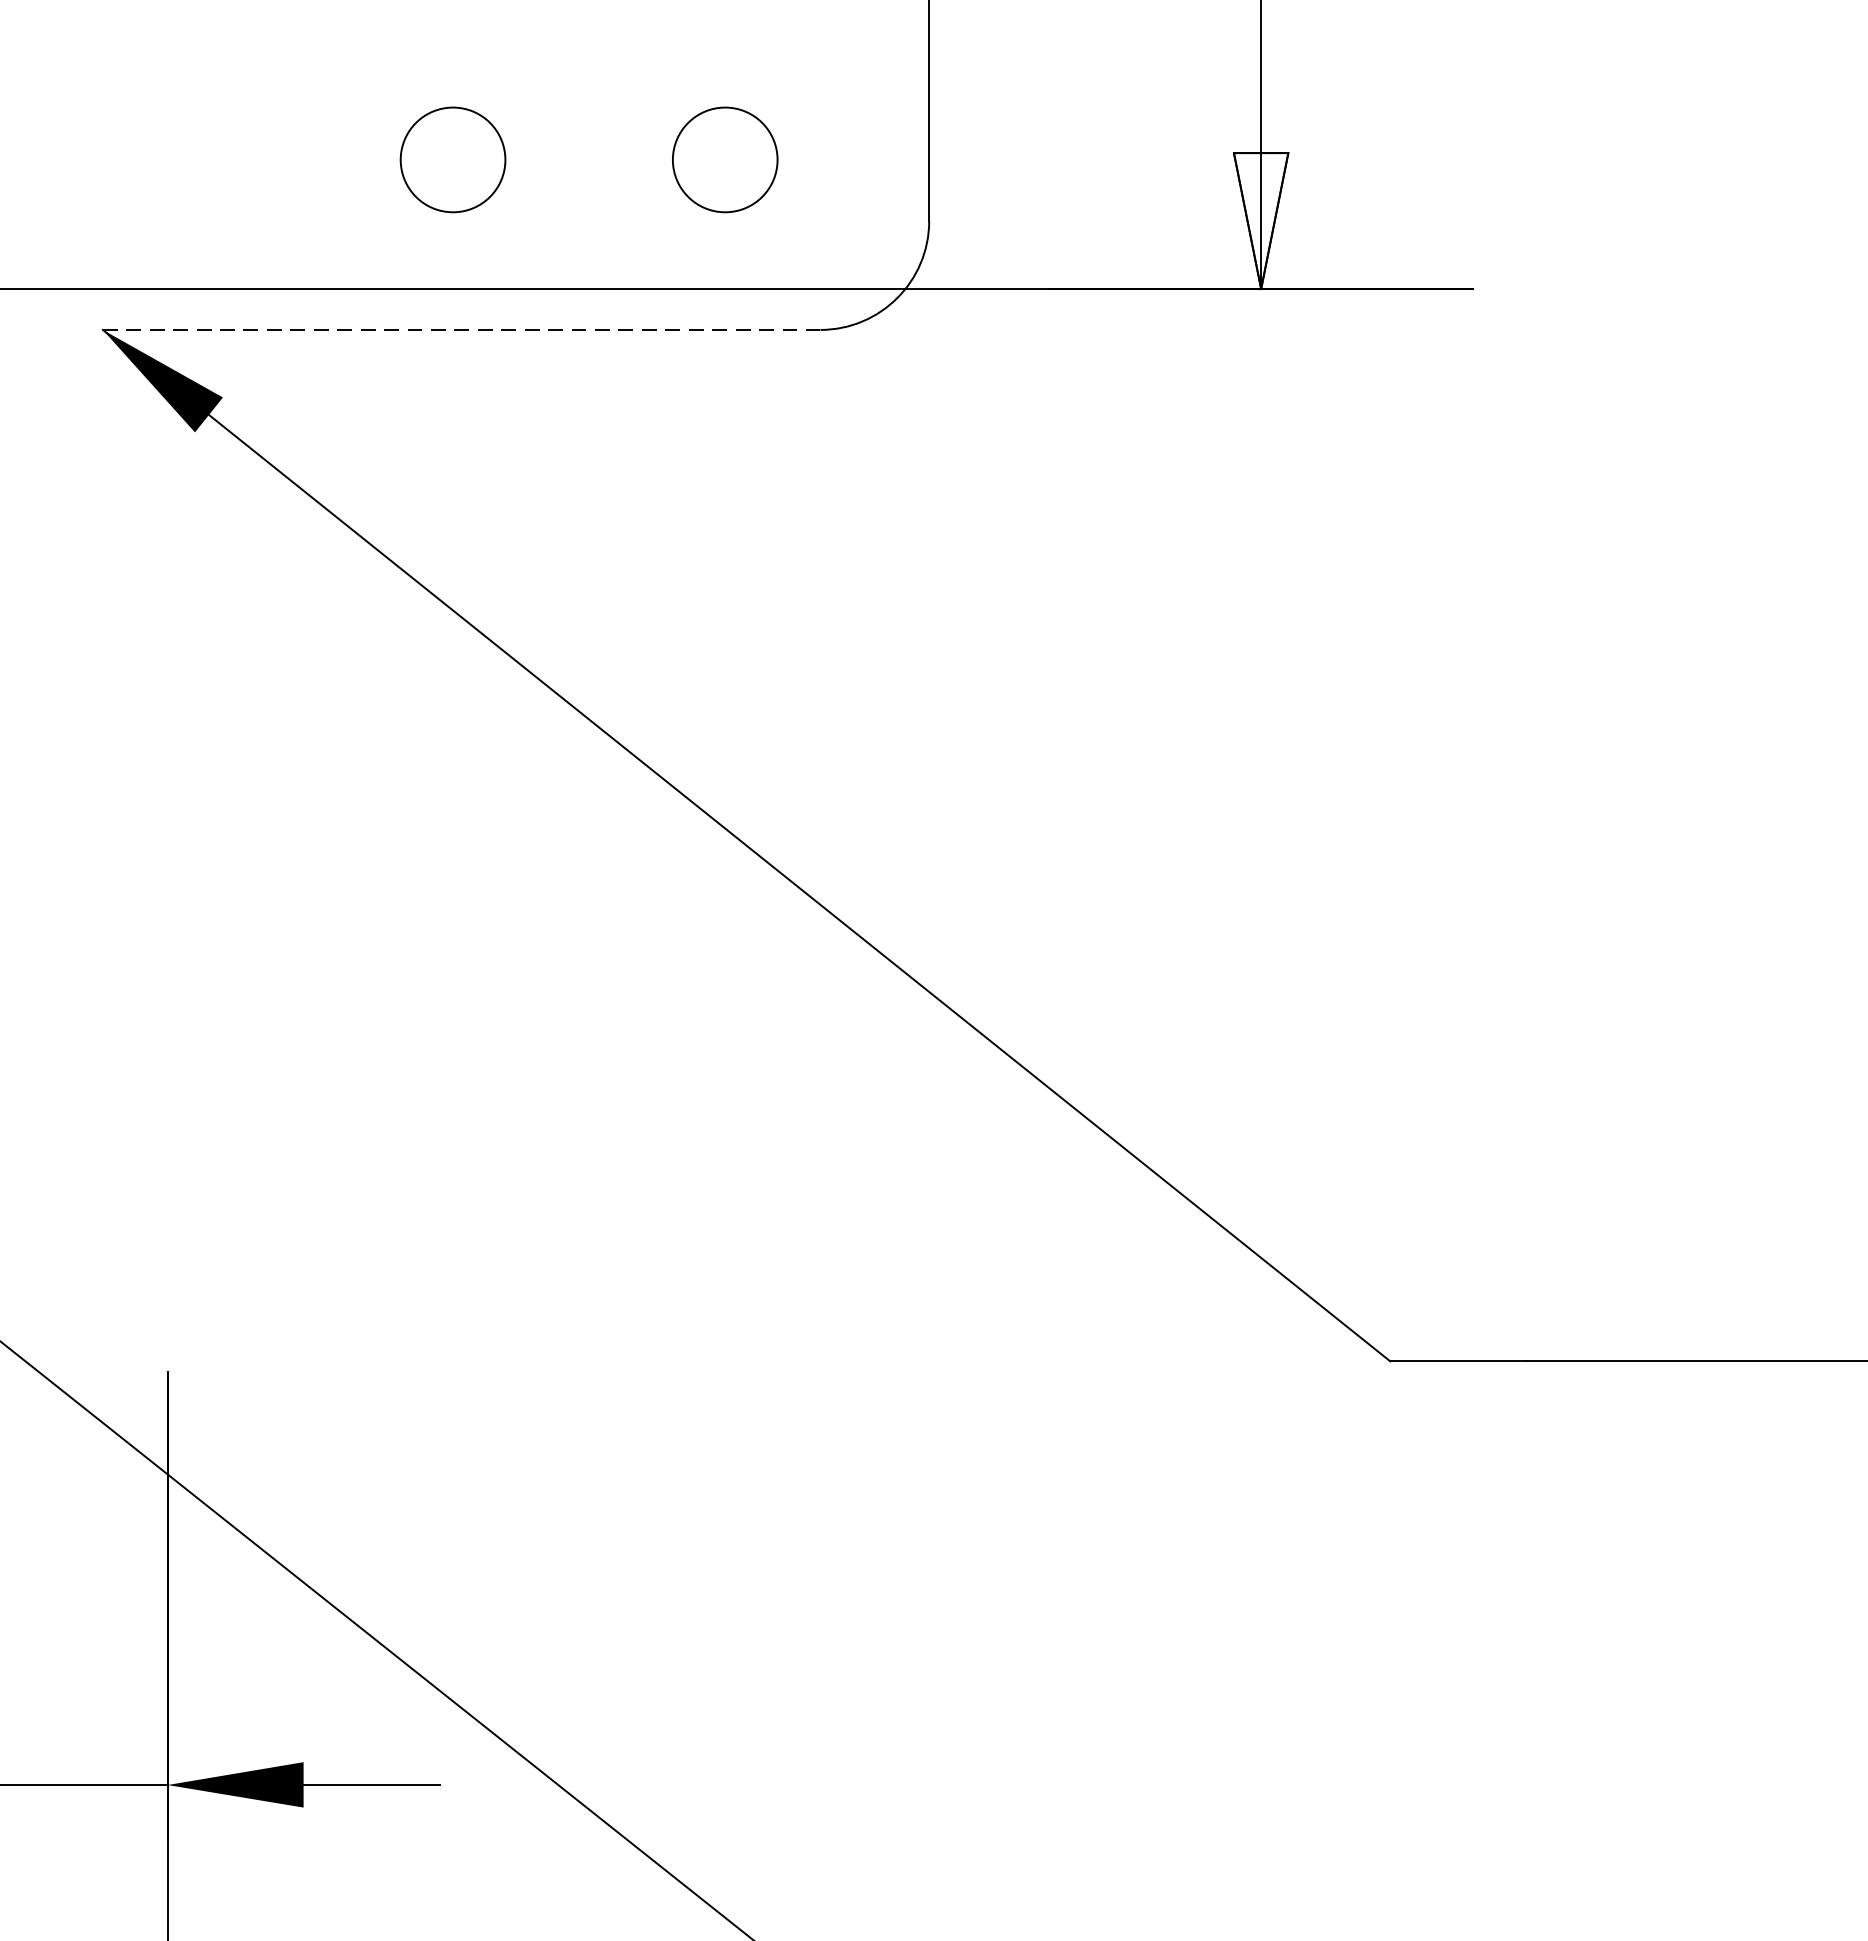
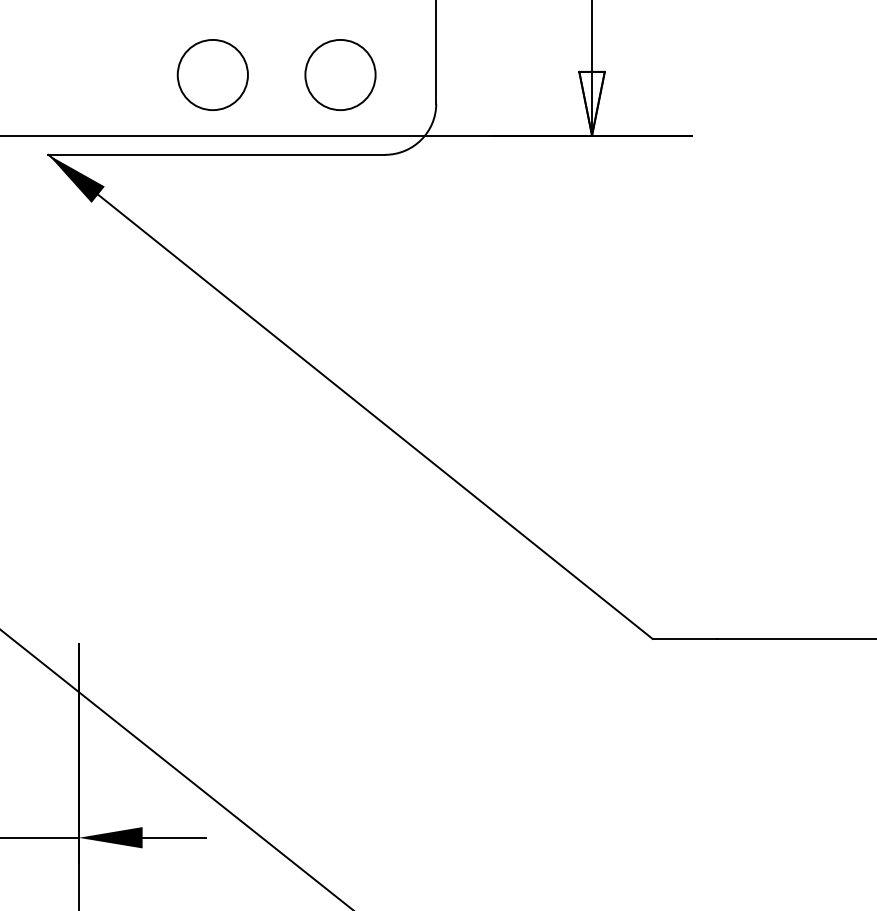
circle: (452, 158) -> (212, 74), size x1.43
circle: (725, 158) -> (340, 74), size x1.43
line: (463, 329) -> (217, 154), dashed -> solid

